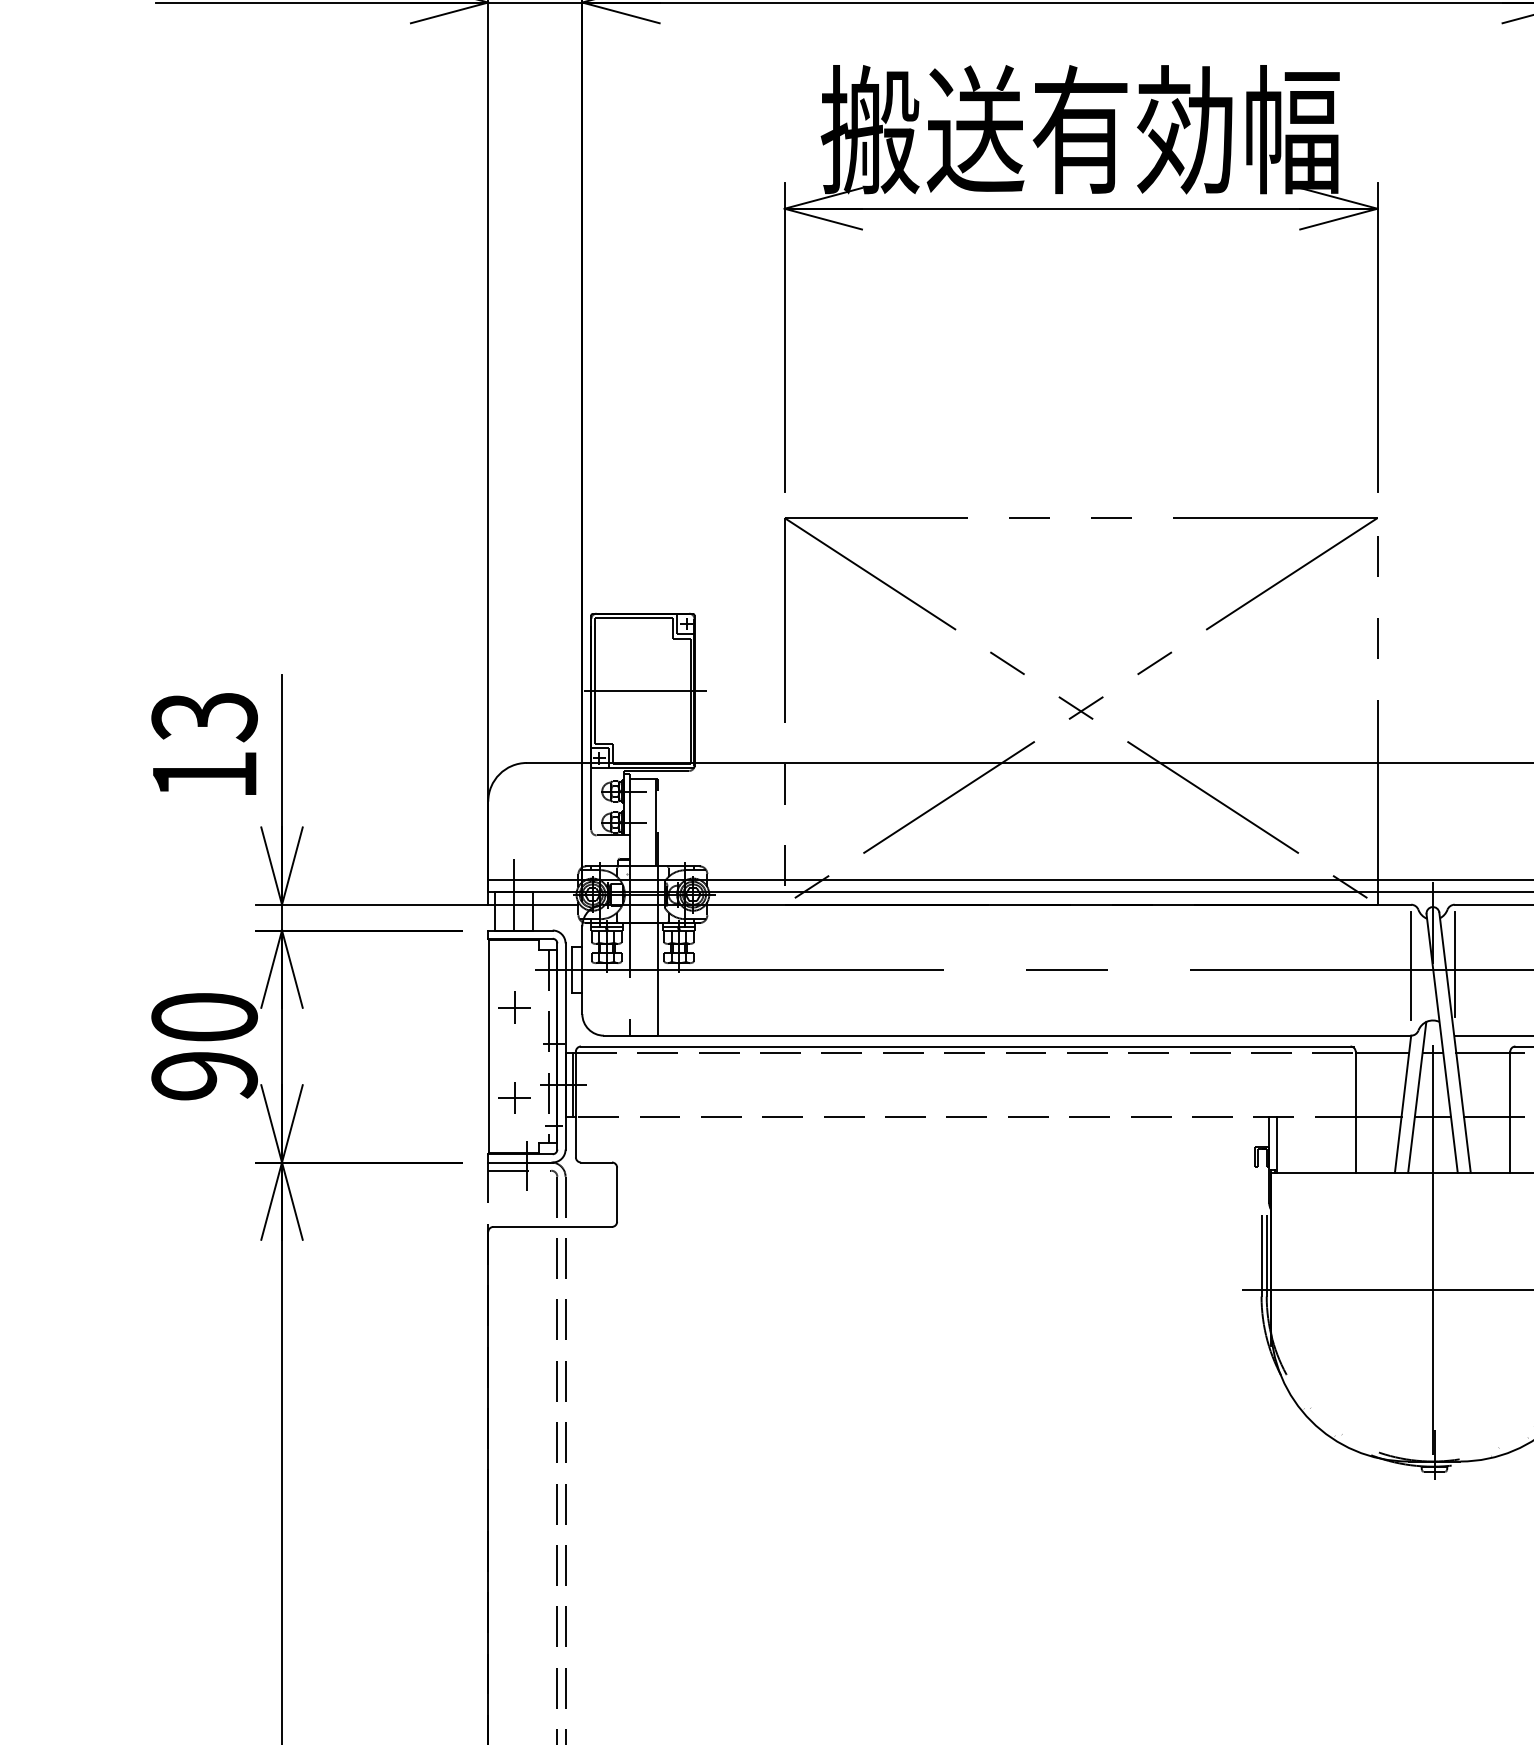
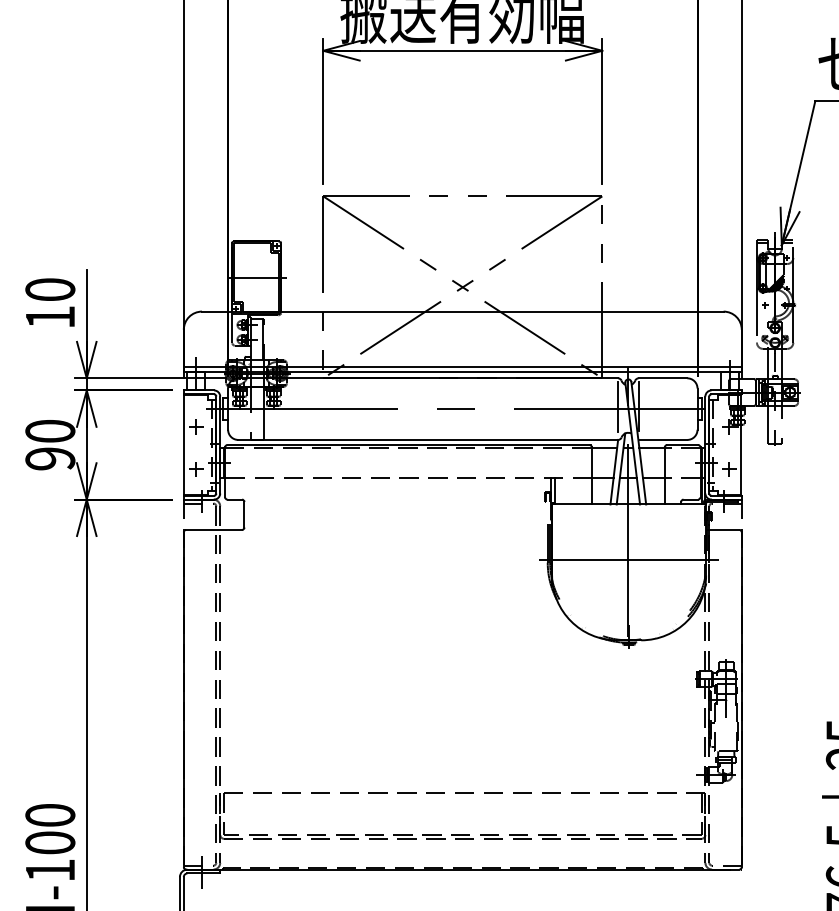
text: (204, 715) -> (50, 289), 13 -> 10

